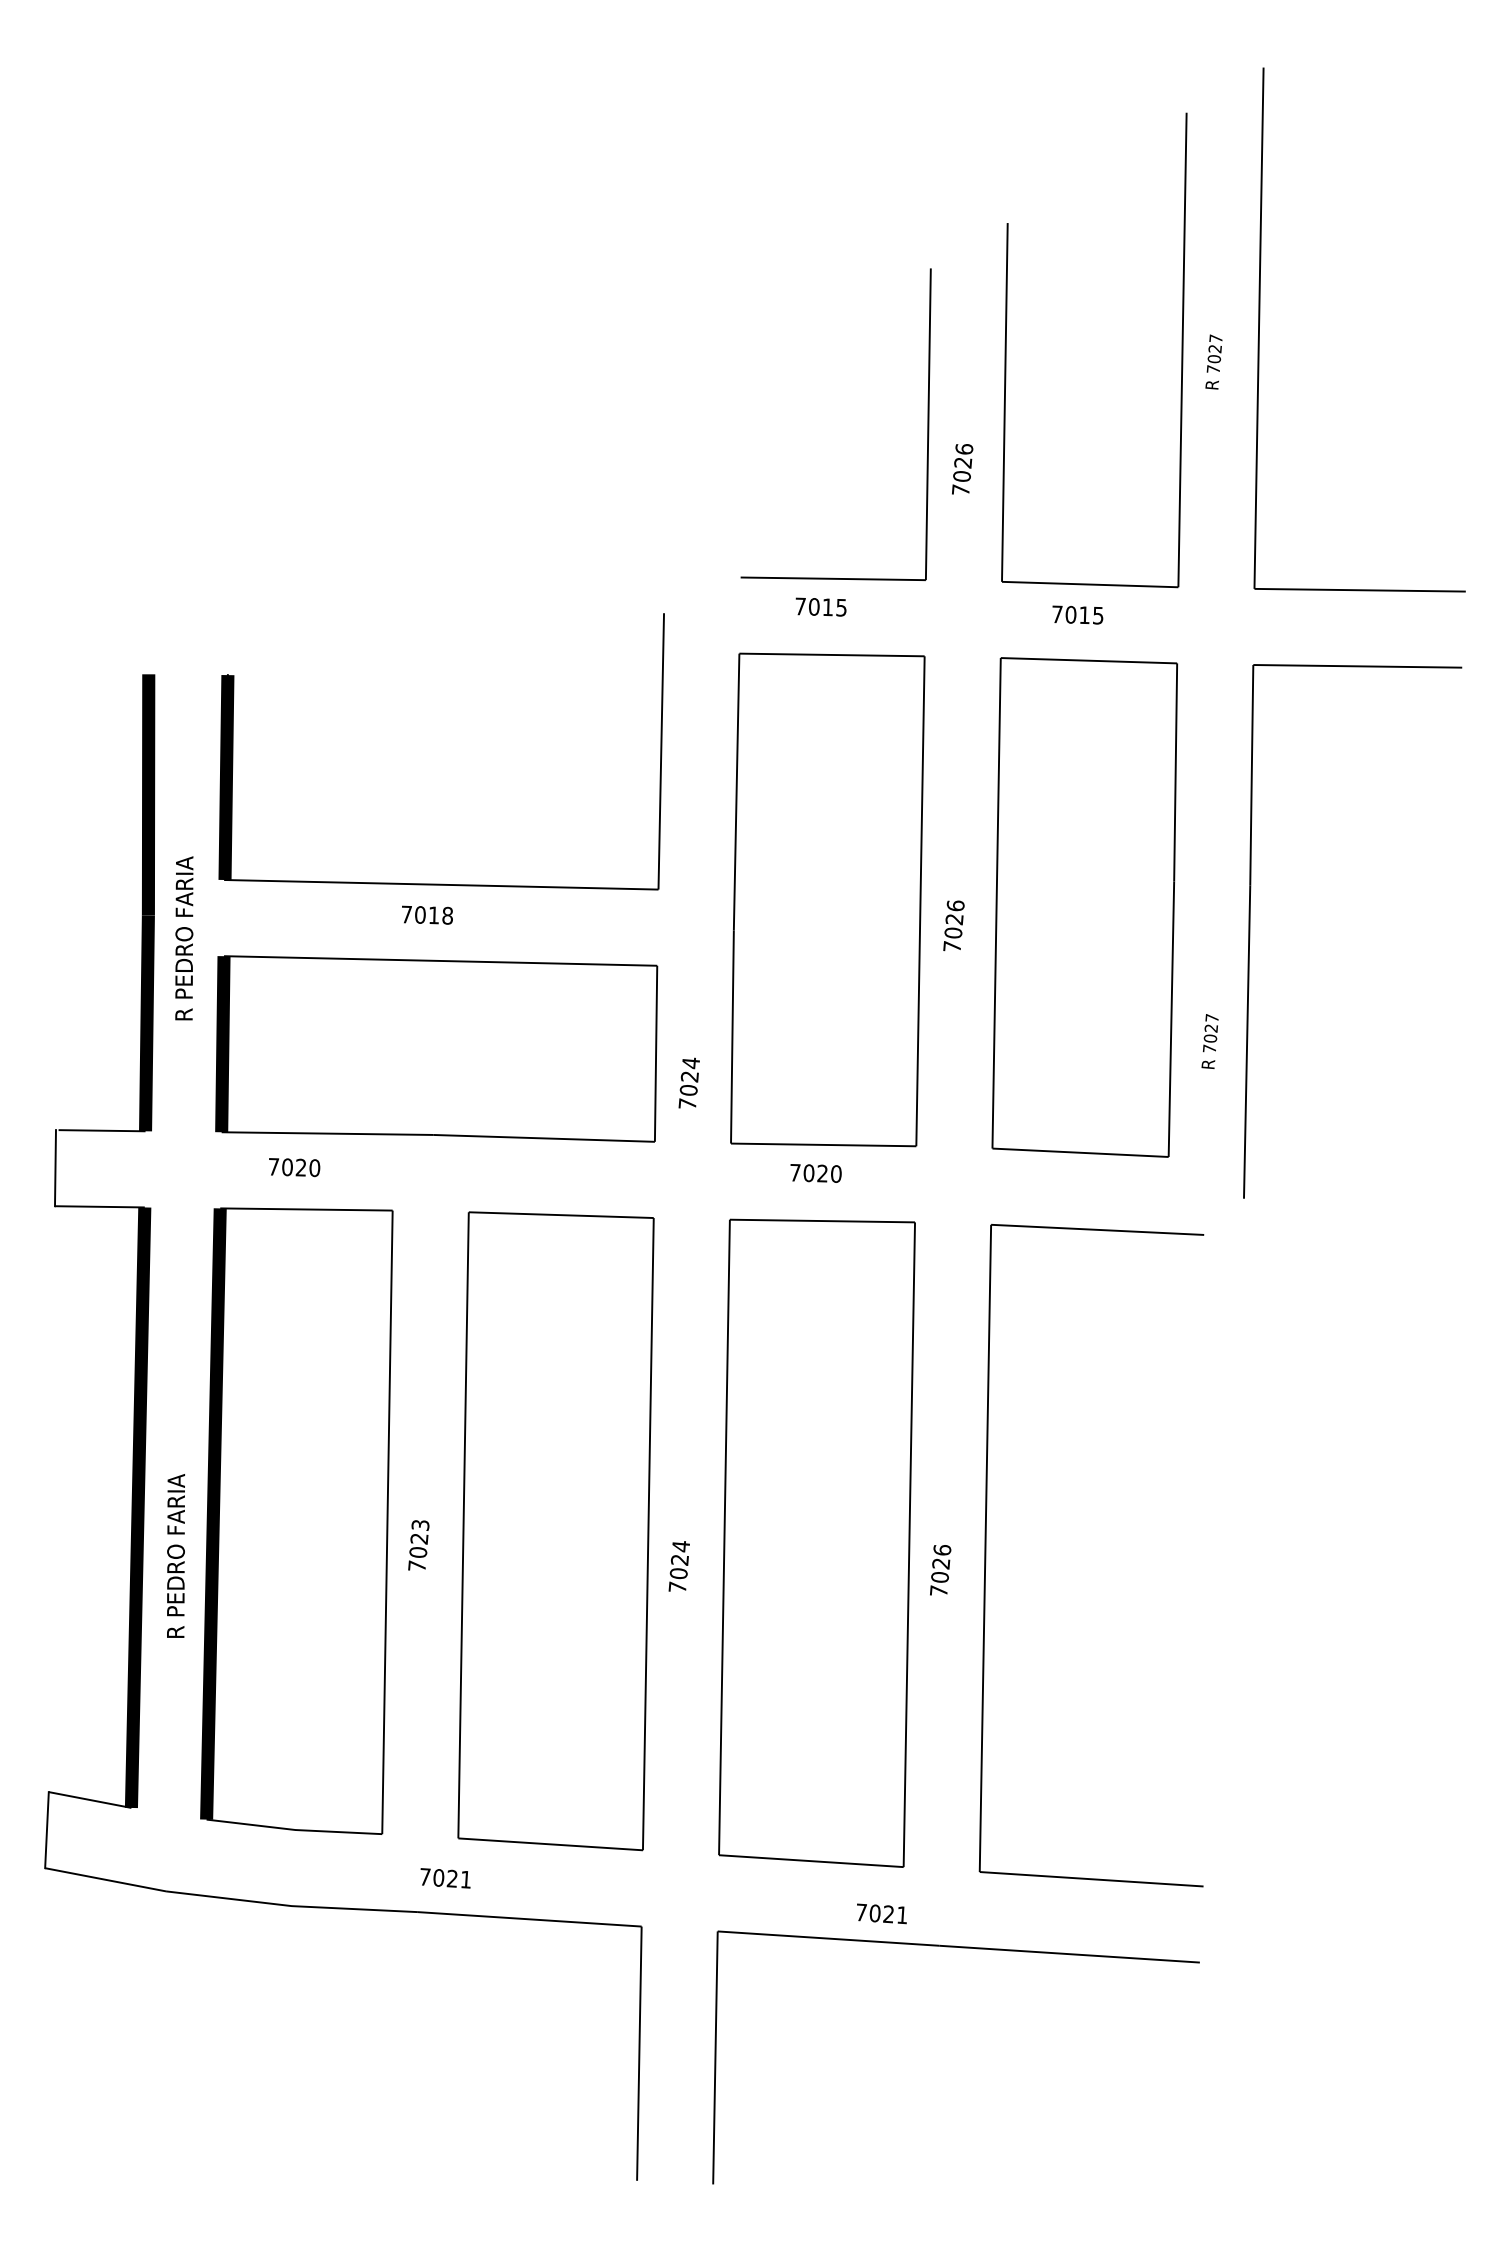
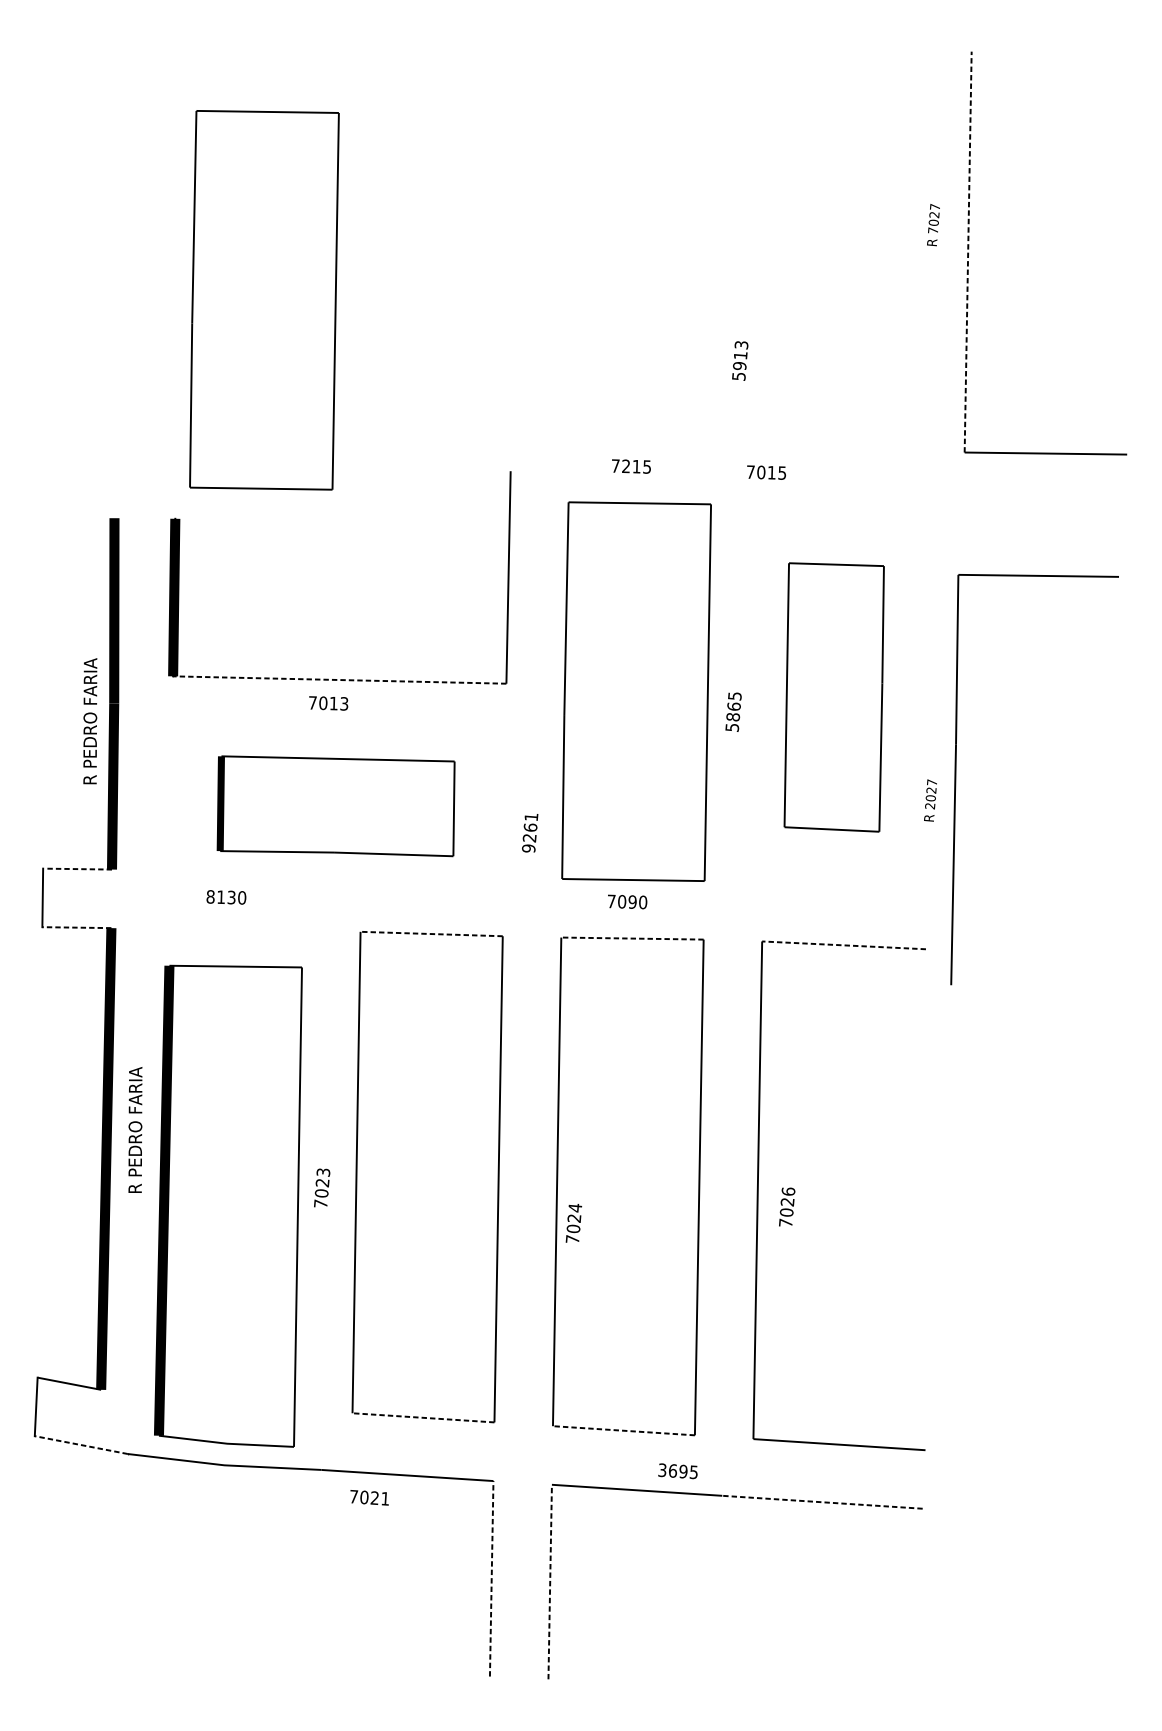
line: (1259, 328) -> (968, 252), solid -> dashed
part: (1181, 350) -> (908, 269), removed
text: (1213, 361) -> (933, 224), moved
part: (343, 390) -> (264, 299), added
part: (927, 424) -> (713, 326), removed
text: (962, 469) -> (740, 360), 7026 -> 5913
text: (813, 606) -> (625, 466), 7015 -> 7215
text: (1077, 614) -> (766, 472), moved
line: (441, 884) -> (339, 679), solid -> dashed
part: (1084, 907) -> (833, 697), size x0.7
text: (447, 915) -> (344, 703), 7018 -> 7013
text: (953, 926) -> (733, 712), 7026 -> 5865
part: (1250, 931) -> (956, 779), moved
text: (184, 938) -> (90, 721), moved
part: (436, 1048) -> (335, 805), size x0.7
text: (1209, 1048) -> (930, 805), 7027 -> 2027
text: (688, 1083) -> (529, 832), 7024 -> 9261
line: (101, 1130) -> (78, 868), solid -> dashed
text: (287, 1167) -> (221, 897), 7020 -> 8130
text: (822, 1173) -> (632, 902), 7020 -> 7090
line: (99, 1206) -> (76, 927), solid -> dashed
line: (561, 1215) -> (431, 934), solid -> dashed
line: (822, 1221) -> (632, 938), solid -> dashed
line: (1097, 1229) -> (843, 945), solid -> dashed
part: (296, 1520) -> (228, 1205), moved
text: (175, 1555) -> (135, 1129), moved
text: (678, 1566) -> (573, 1223), moved
text: (940, 1570) -> (787, 1207), moved
line: (550, 1844) -> (423, 1417), solid -> dashed
line: (810, 1861) -> (623, 1431), solid -> dashed
text: (445, 1878) -> (369, 1497), moved
line: (105, 1879) -> (81, 1444), solid -> dashed
text: (881, 1913) -> (677, 1471), 7021 -> 3695
line: (1069, 1954) -> (822, 1502), solid -> dashed
line: (639, 2053) -> (491, 1578), solid -> dashed
line: (715, 2057) -> (550, 1581), solid -> dashed

